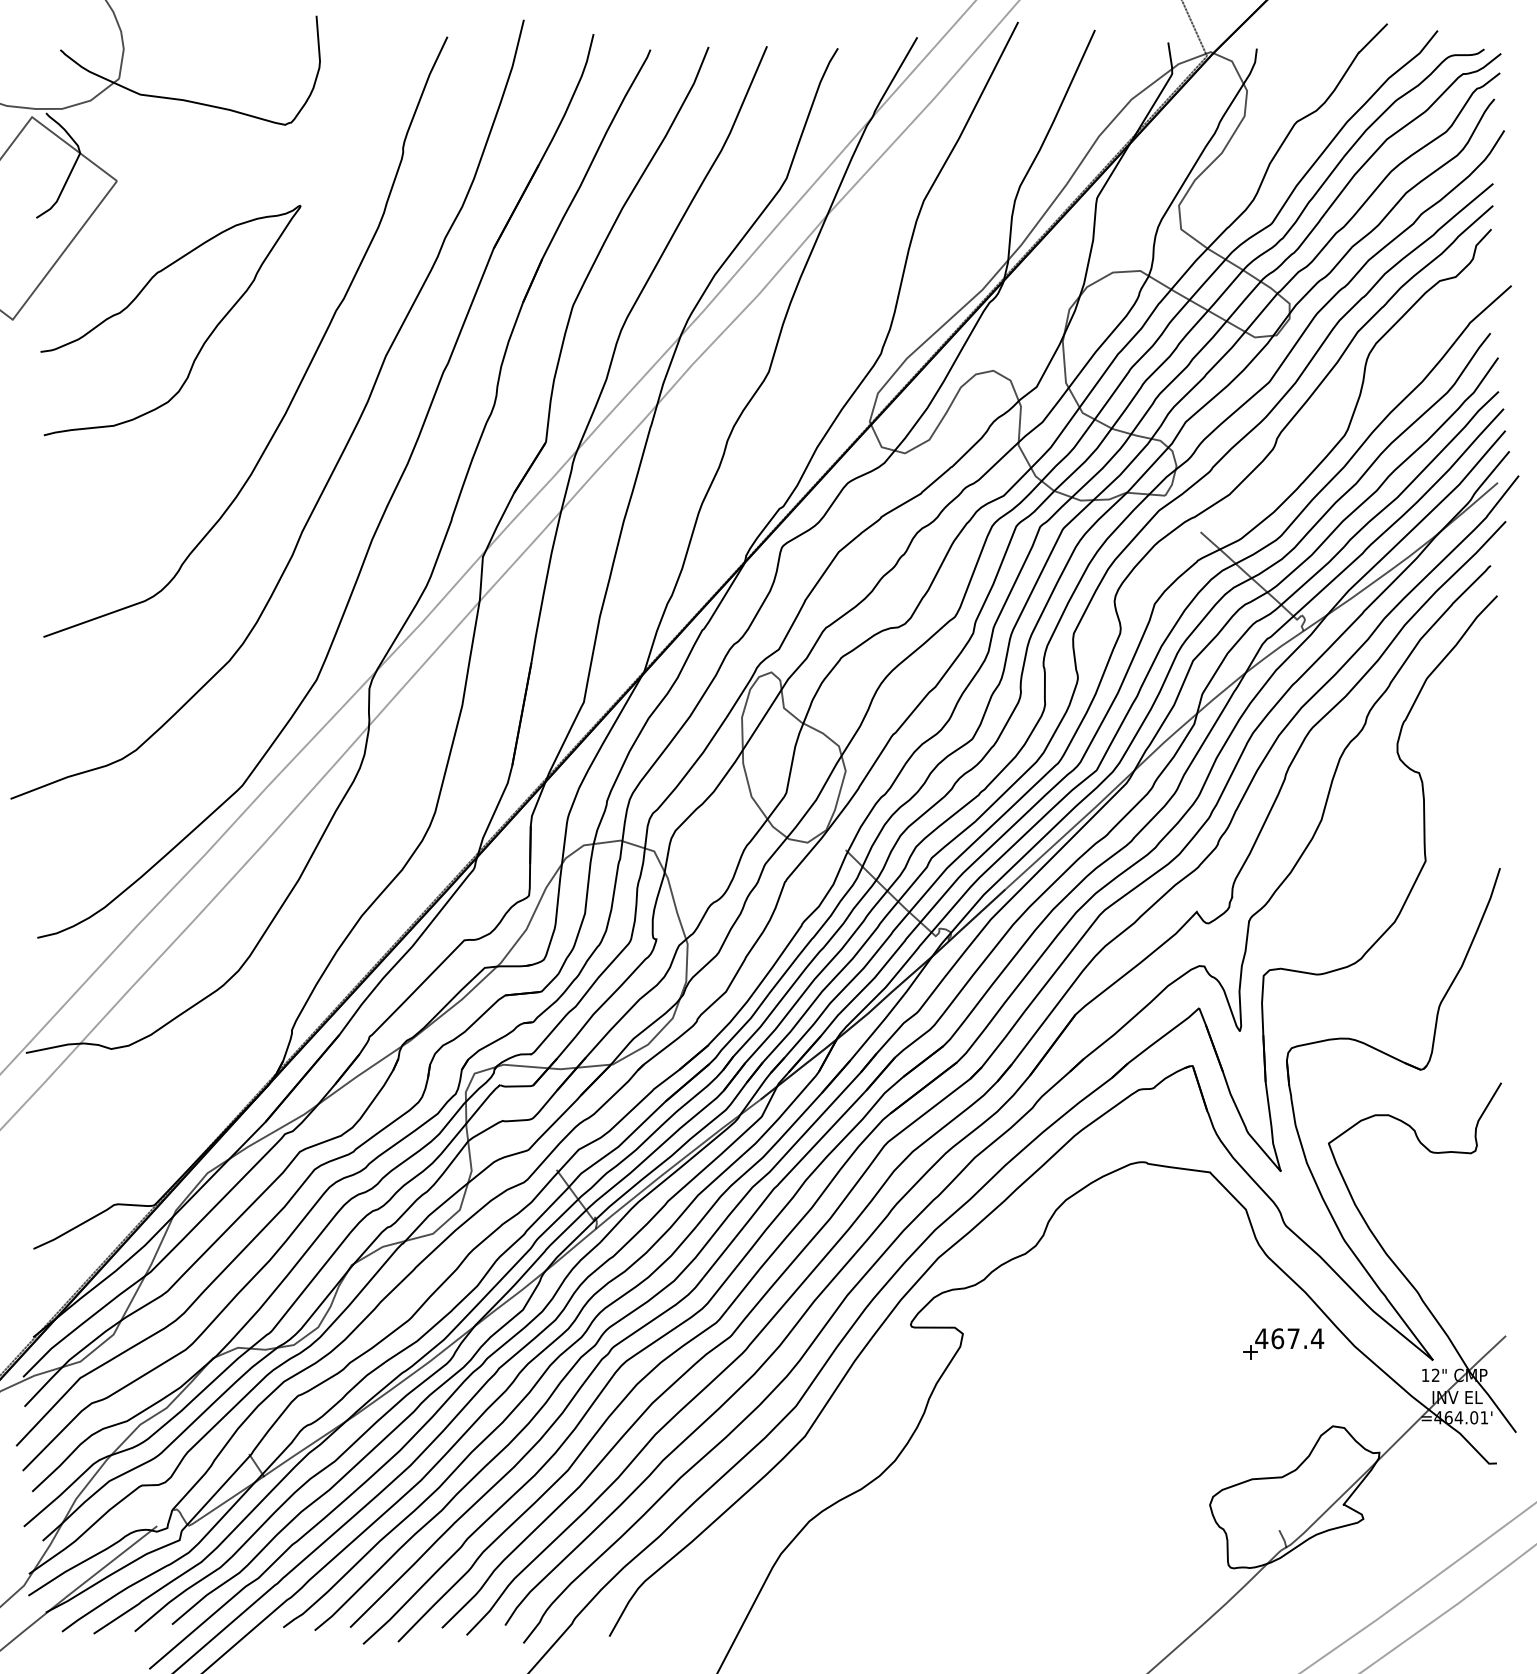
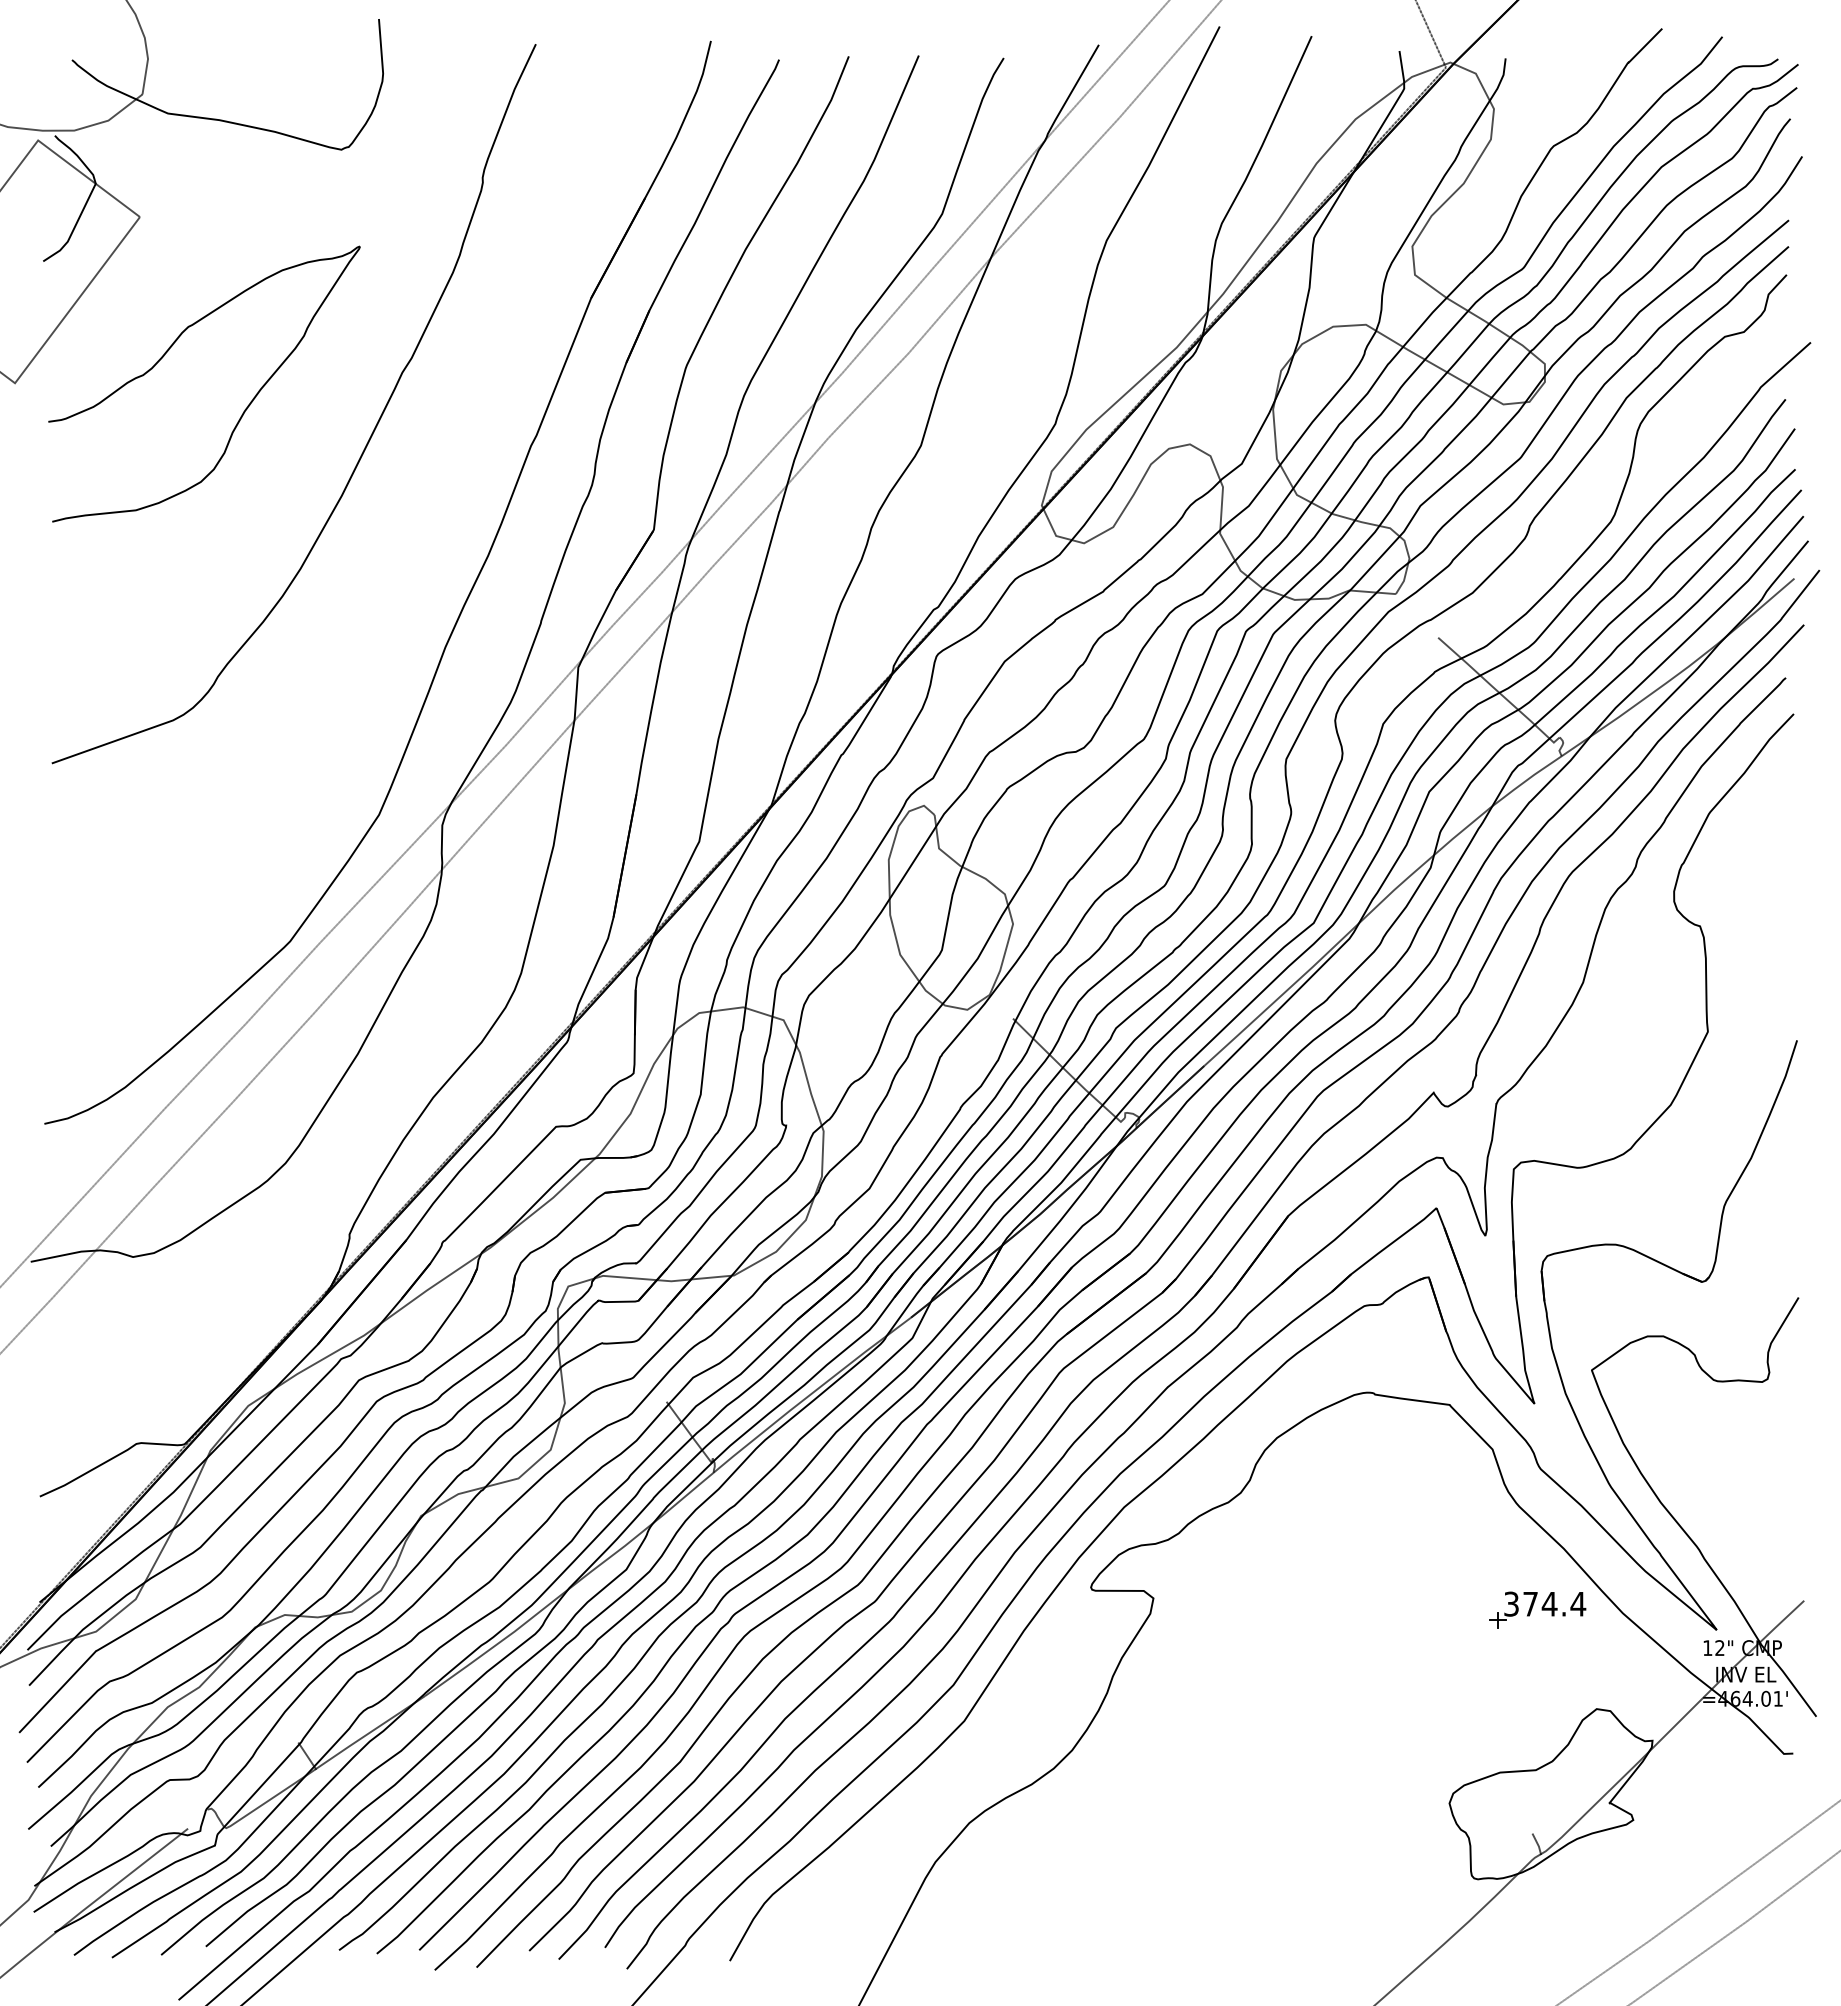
curve: (342, 451) -> (409, 541), removed
text: (1277, 1338) -> (1530, 1603), 467.4 -> 374.4

